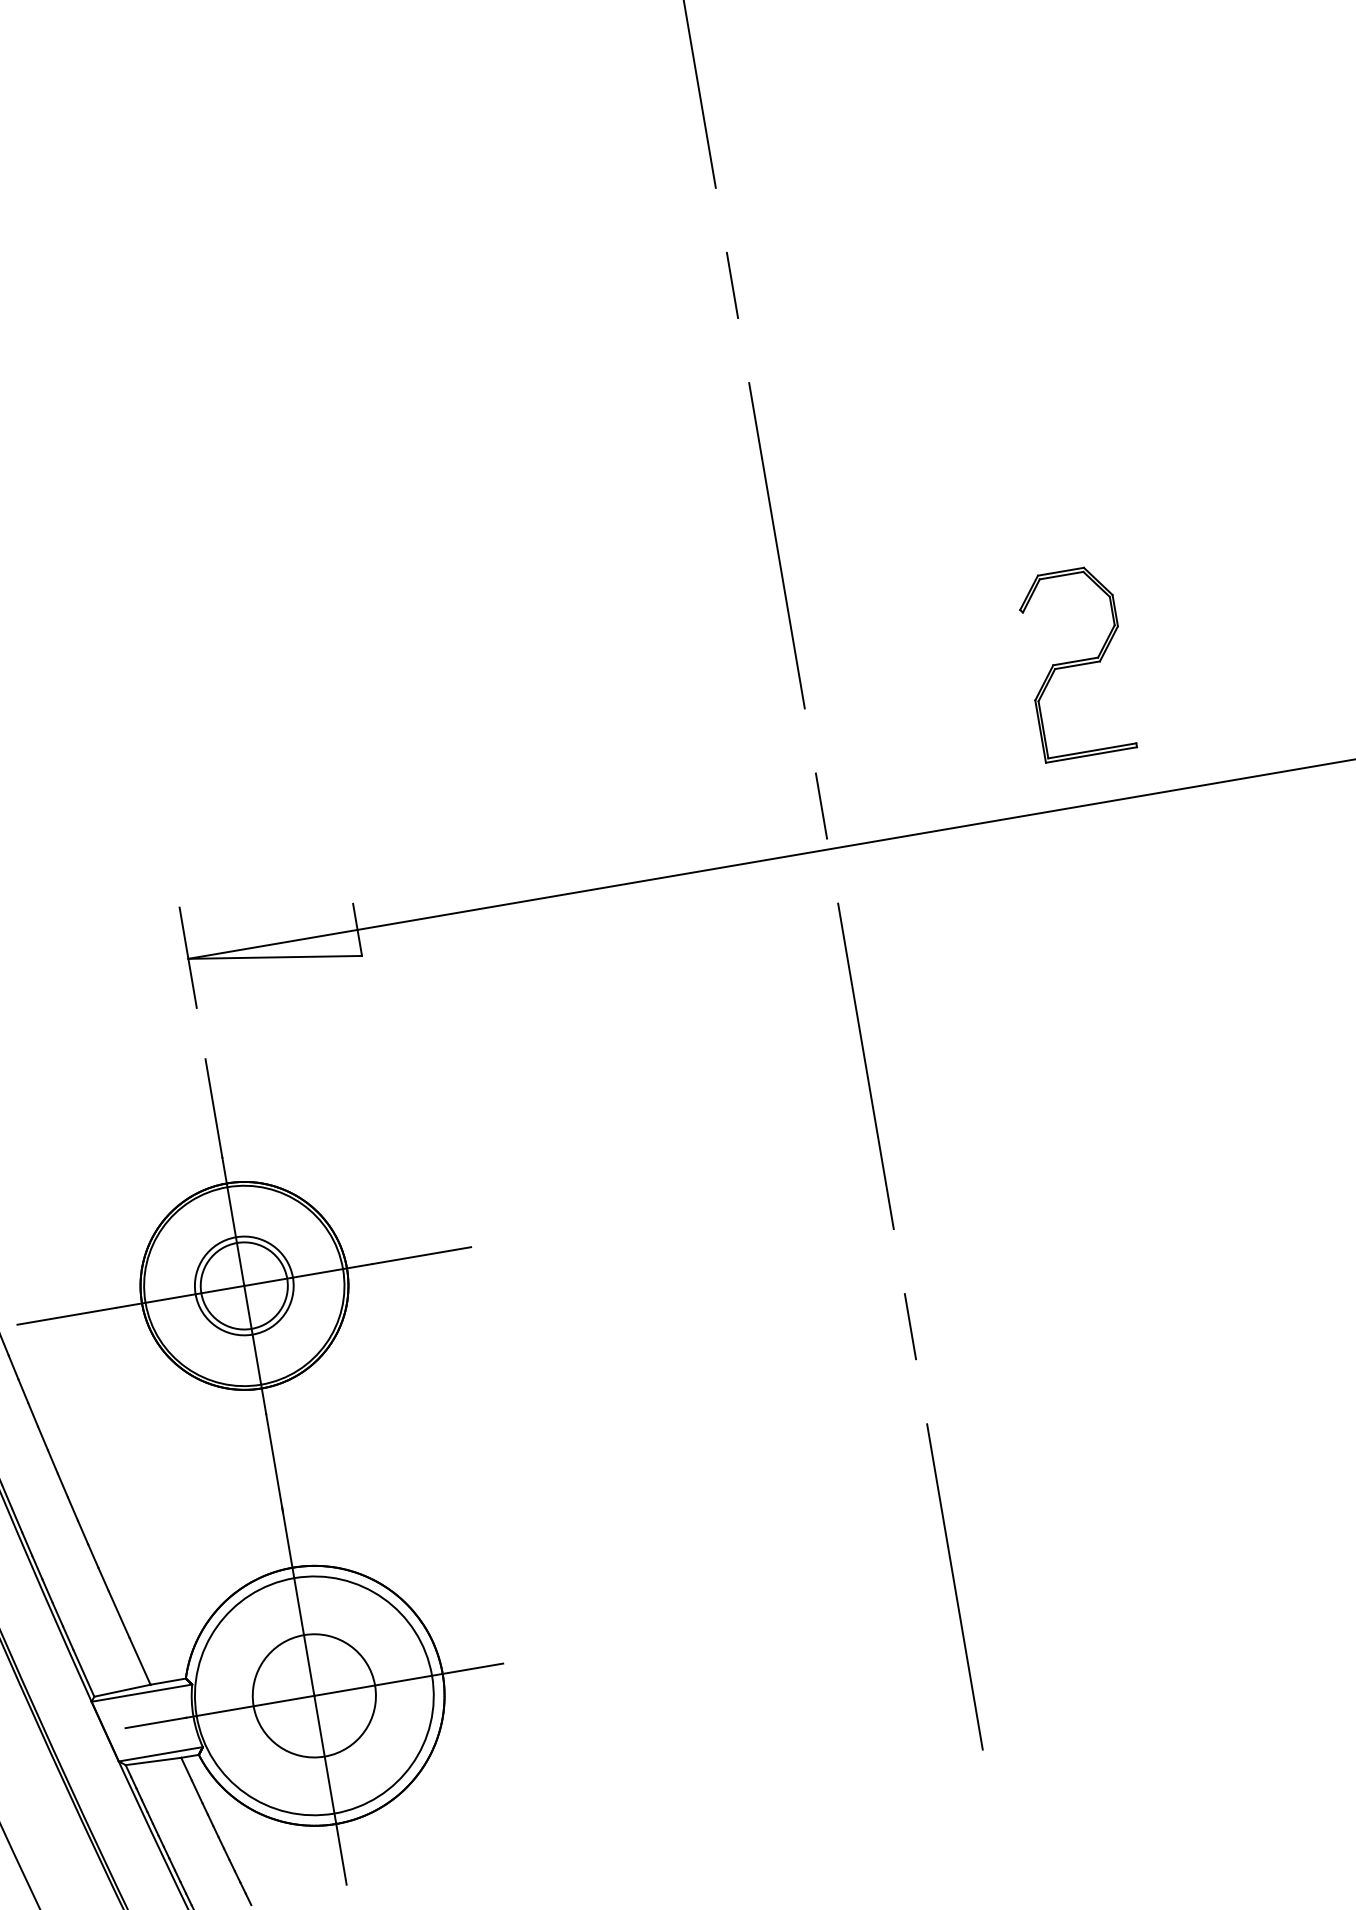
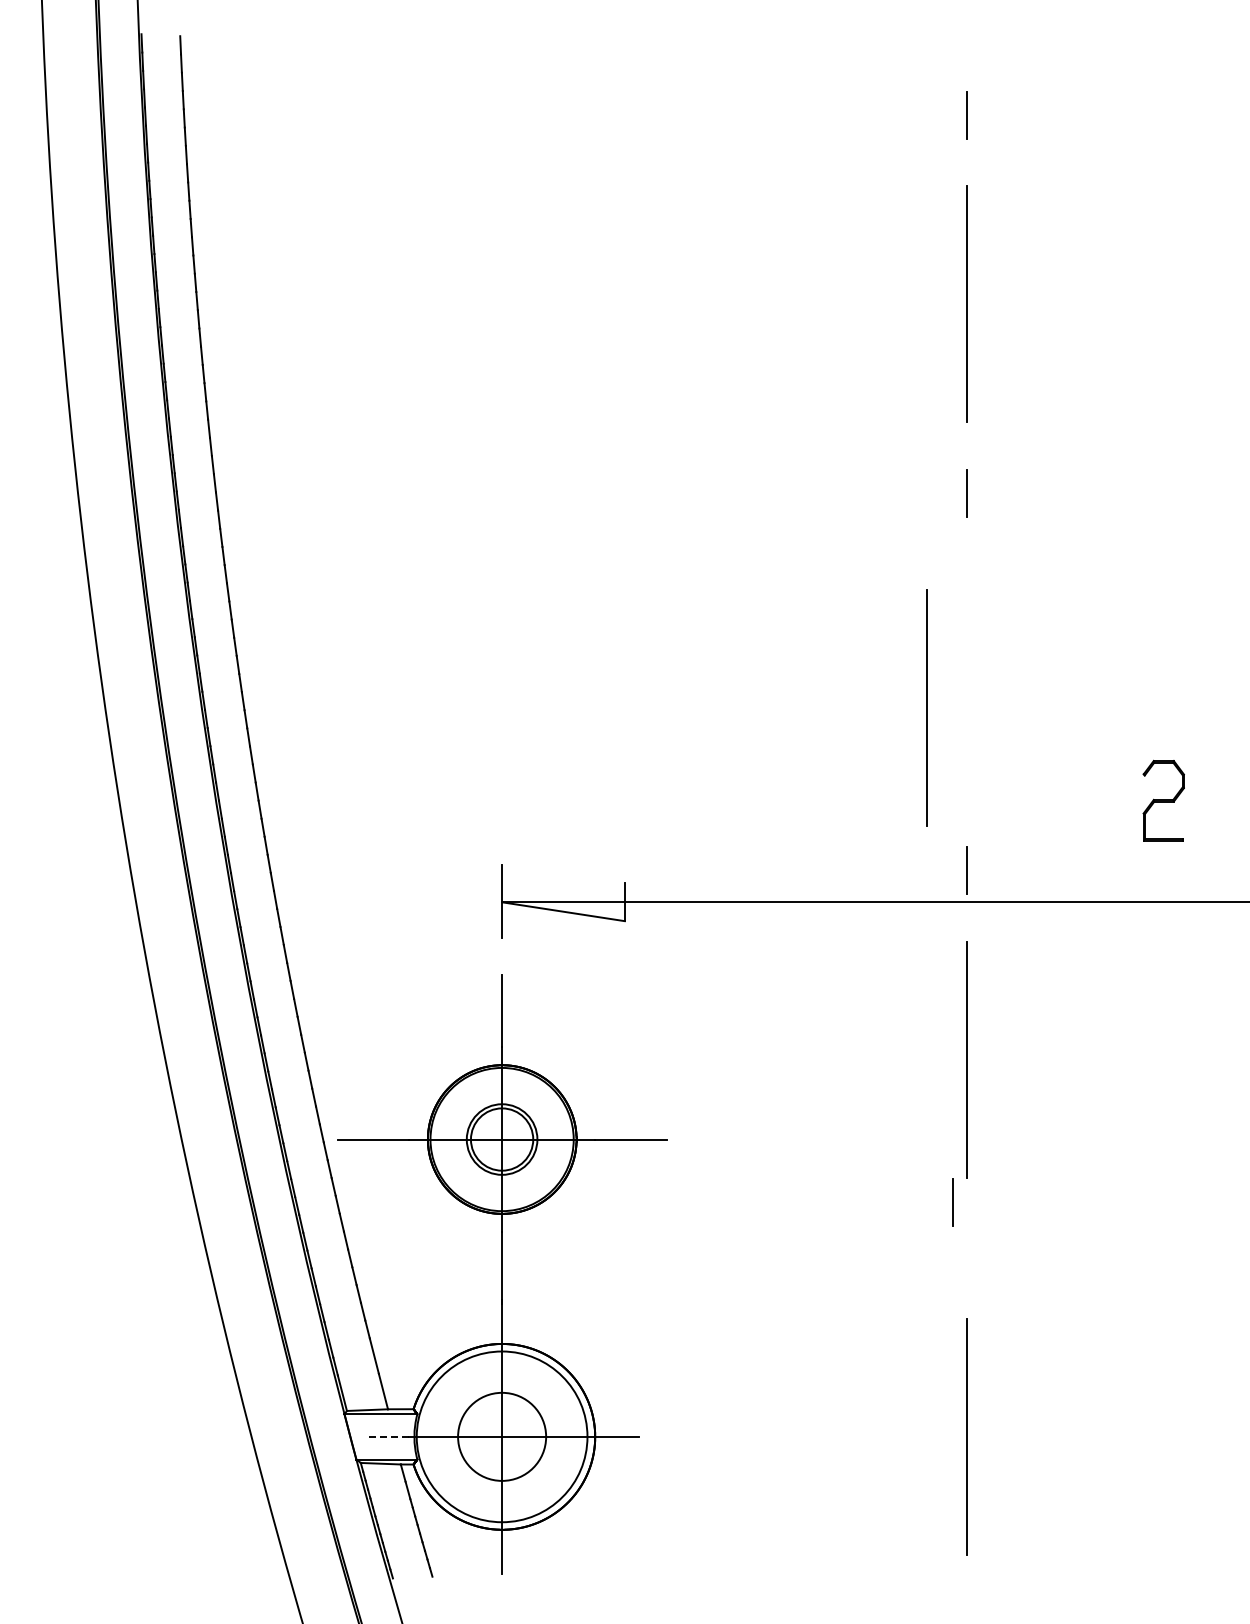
line: (776, 545) -> (926, 707), moved
part: (1076, 662) -> (1163, 800), size x0.6
line: (910, 1326) -> (952, 1202), moved
line: (154, 1722) -> (386, 1436), solid -> dashed

